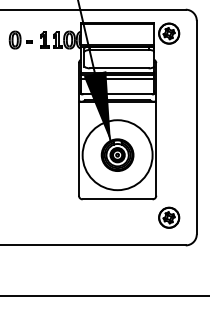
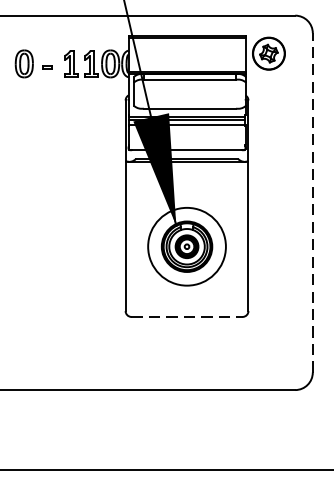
line: (196, 127) -> (312, 202), solid -> dashed
circle: (117, 155) -> (186, 247), size x0.7
line: (117, 199) -> (186, 317), solid -> dashed
part: (169, 217) -> (269, 345), removed

